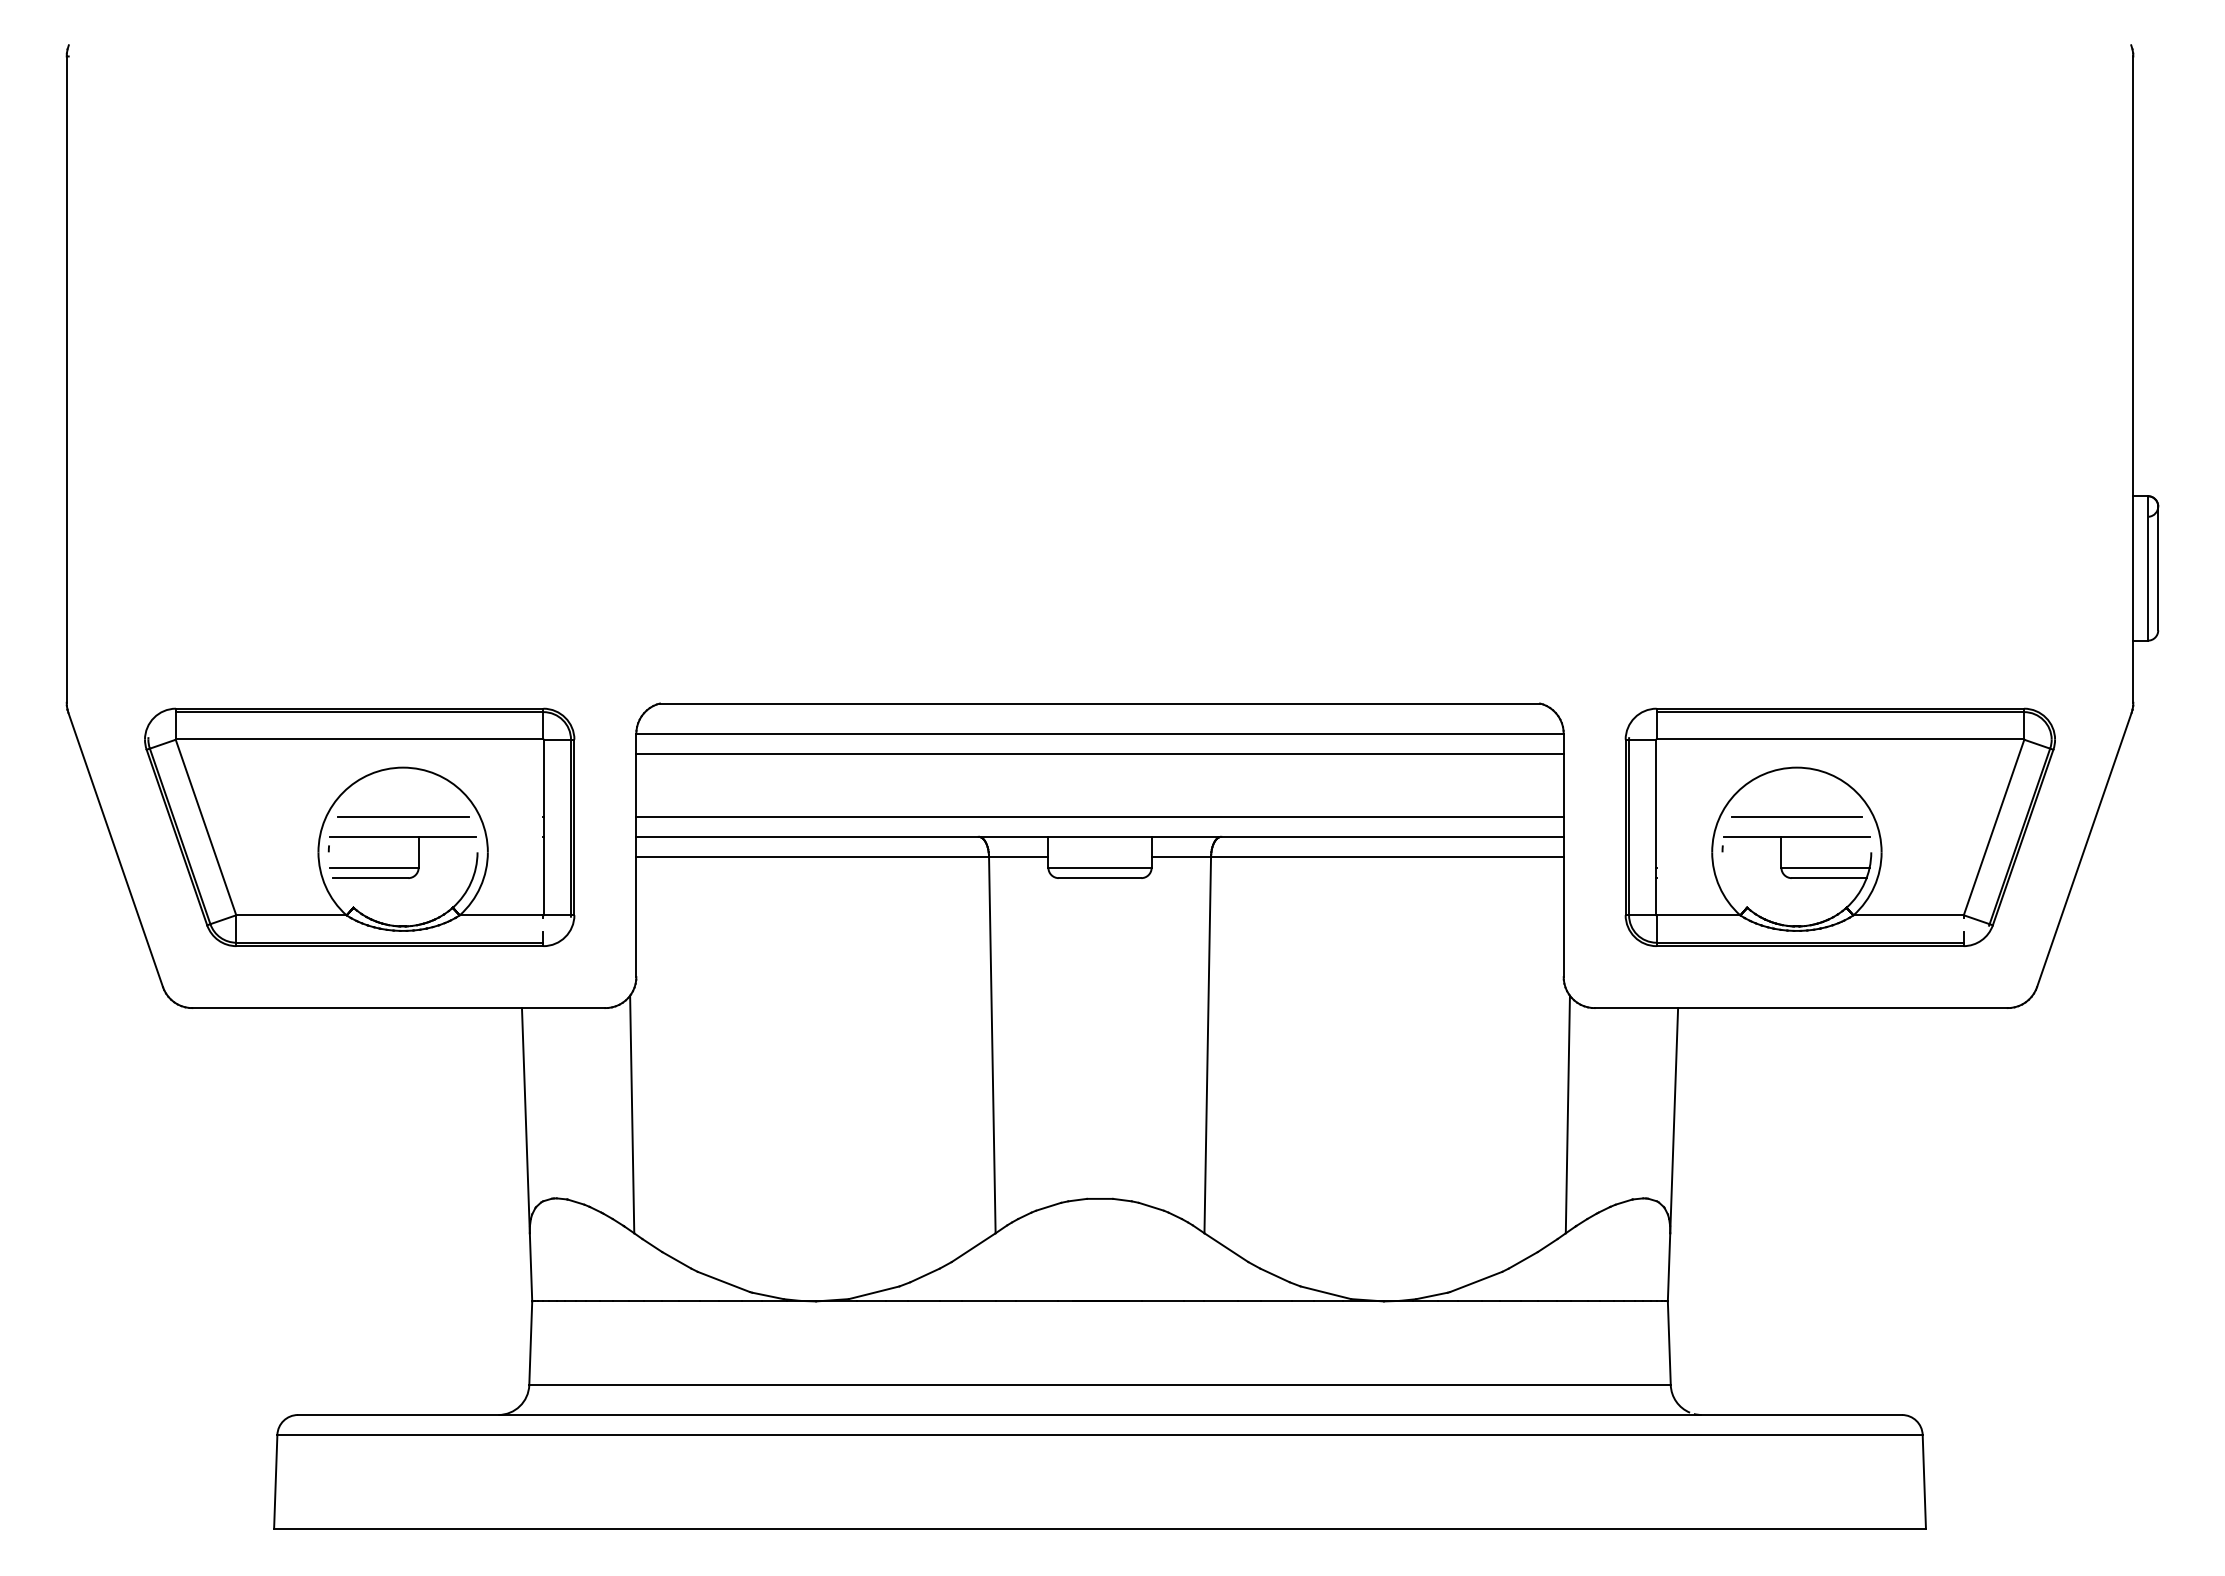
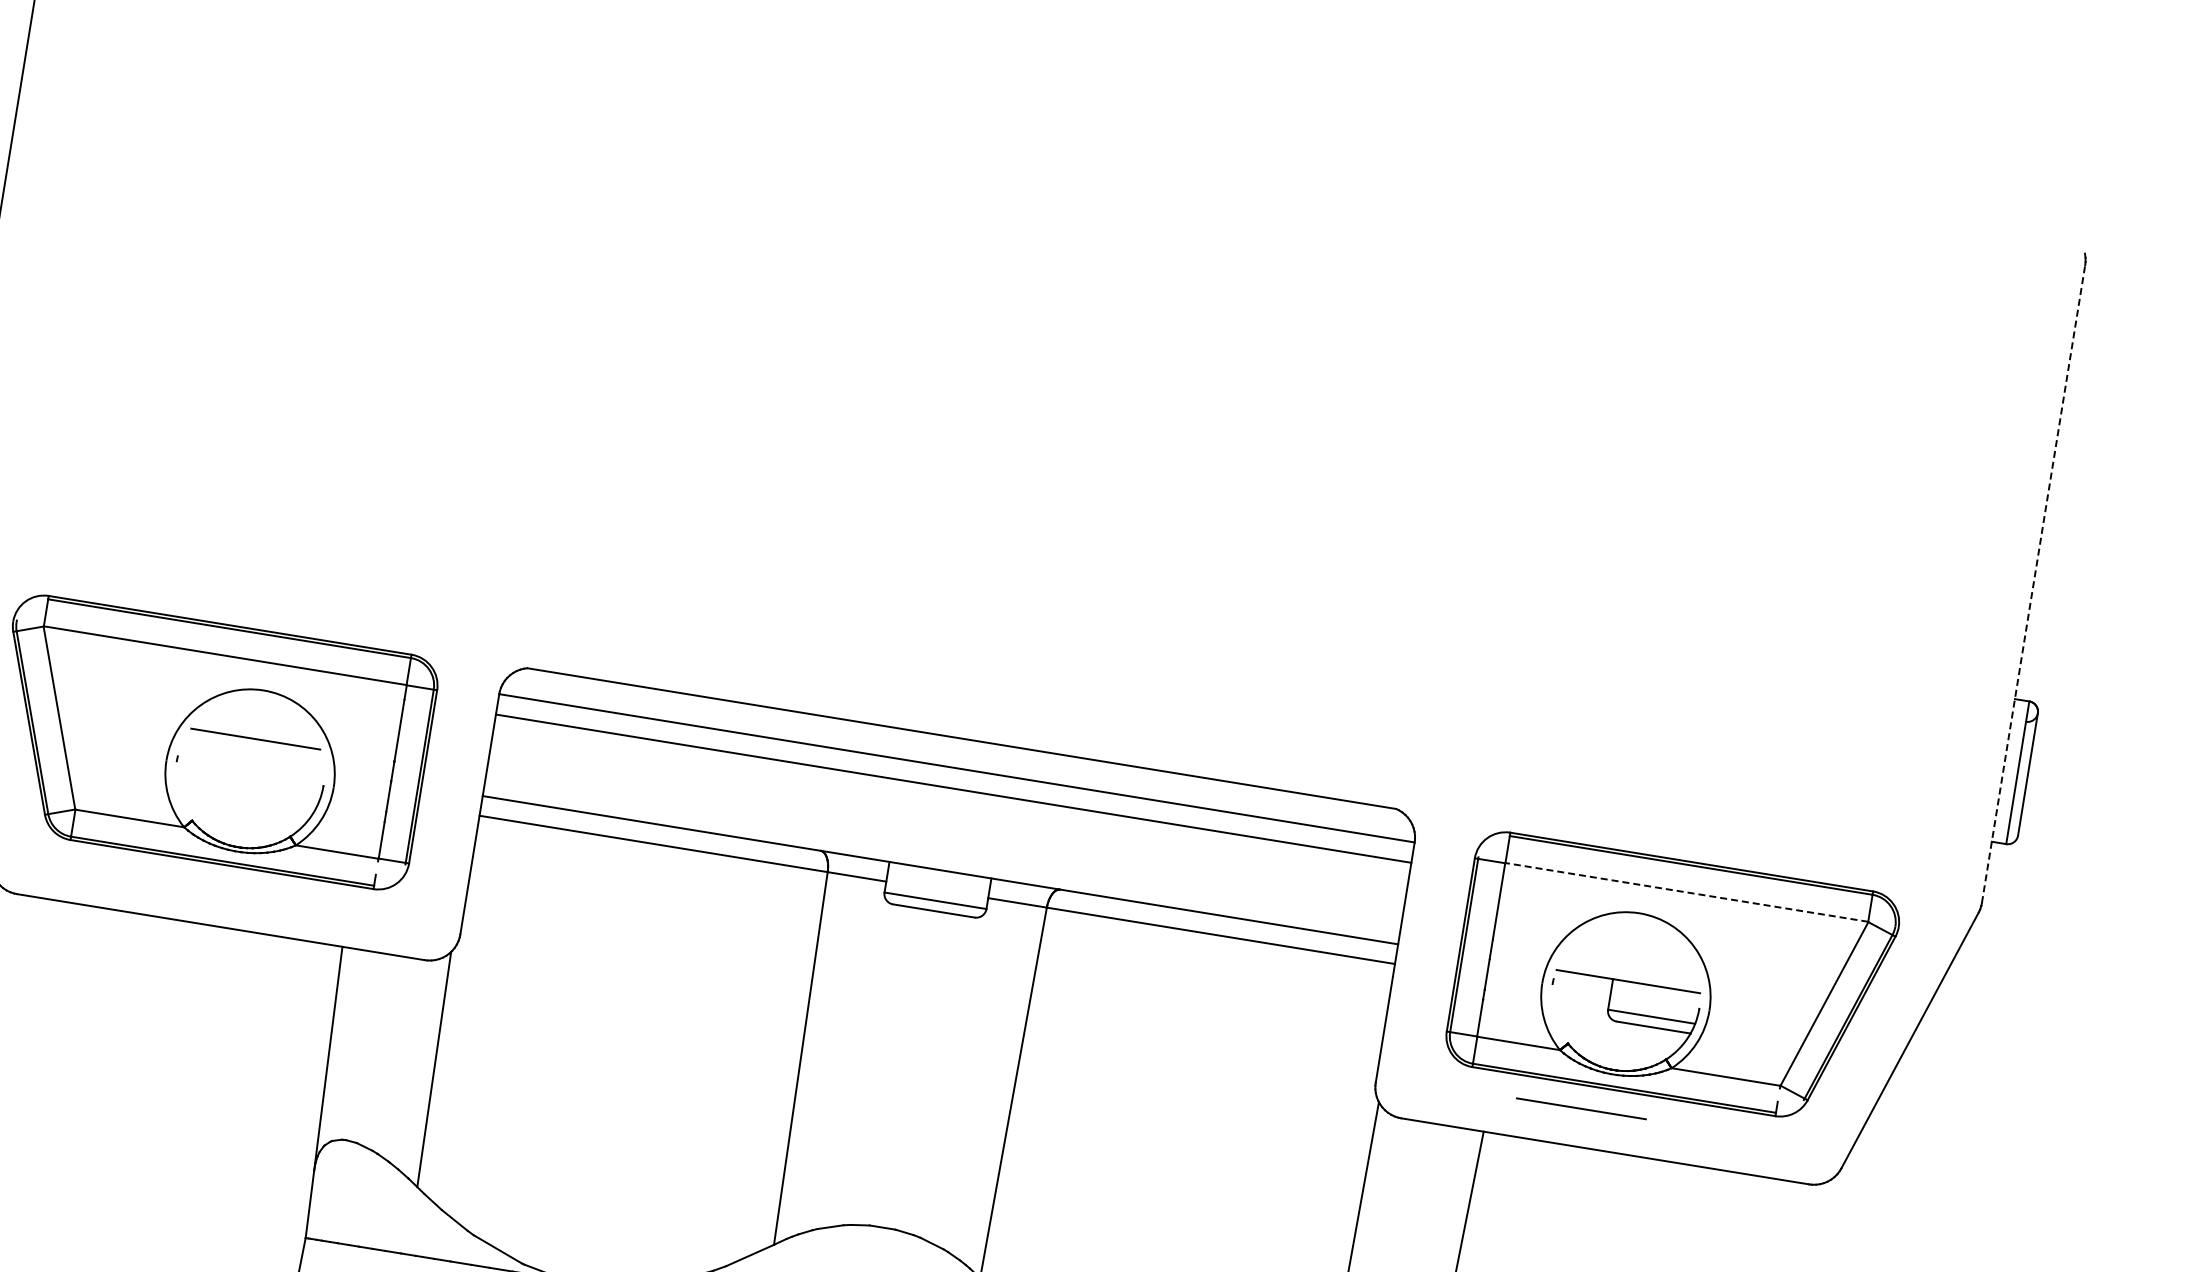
line: (2133, 379) -> (2033, 583), solid -> dashed
line: (1840, 739) -> (1686, 892), solid -> dashed
line: (1099, 816) -> (943, 850), removed
line: (1796, 816) -> (1581, 1108), moved
part: (402, 867) -> (247, 788), removed

